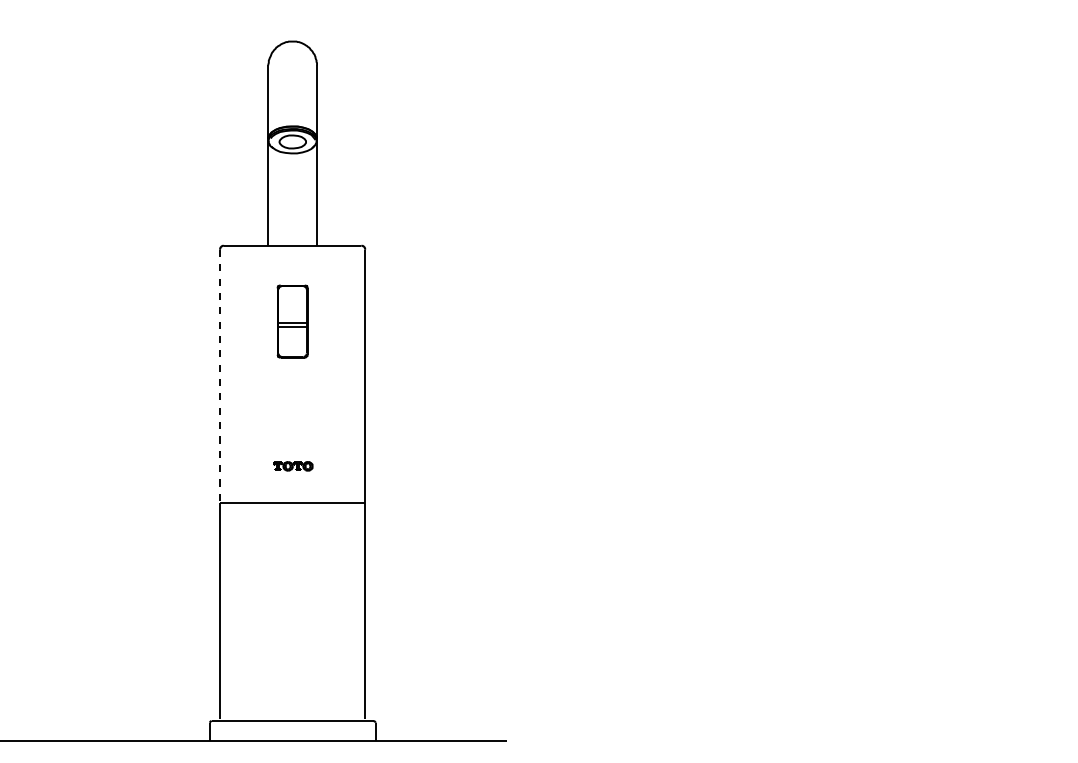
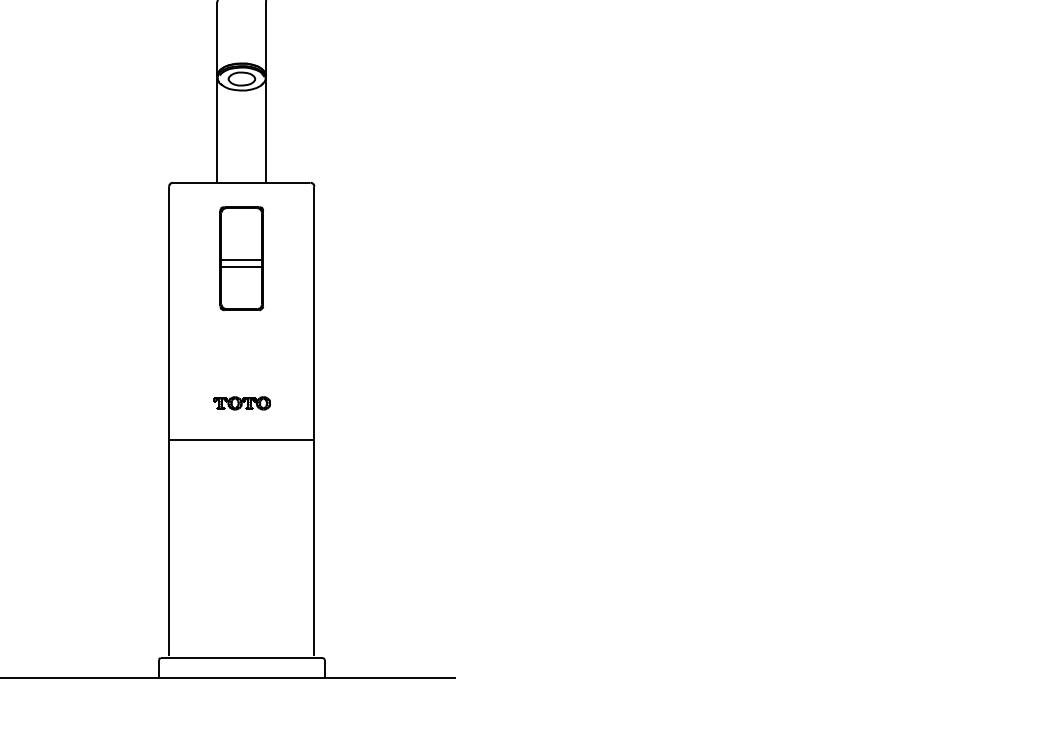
part: (292, 321) -> (241, 258), size x1.43
line: (220, 376) -> (169, 313), dashed -> solid
part: (292, 466) -> (241, 403), size x1.43

